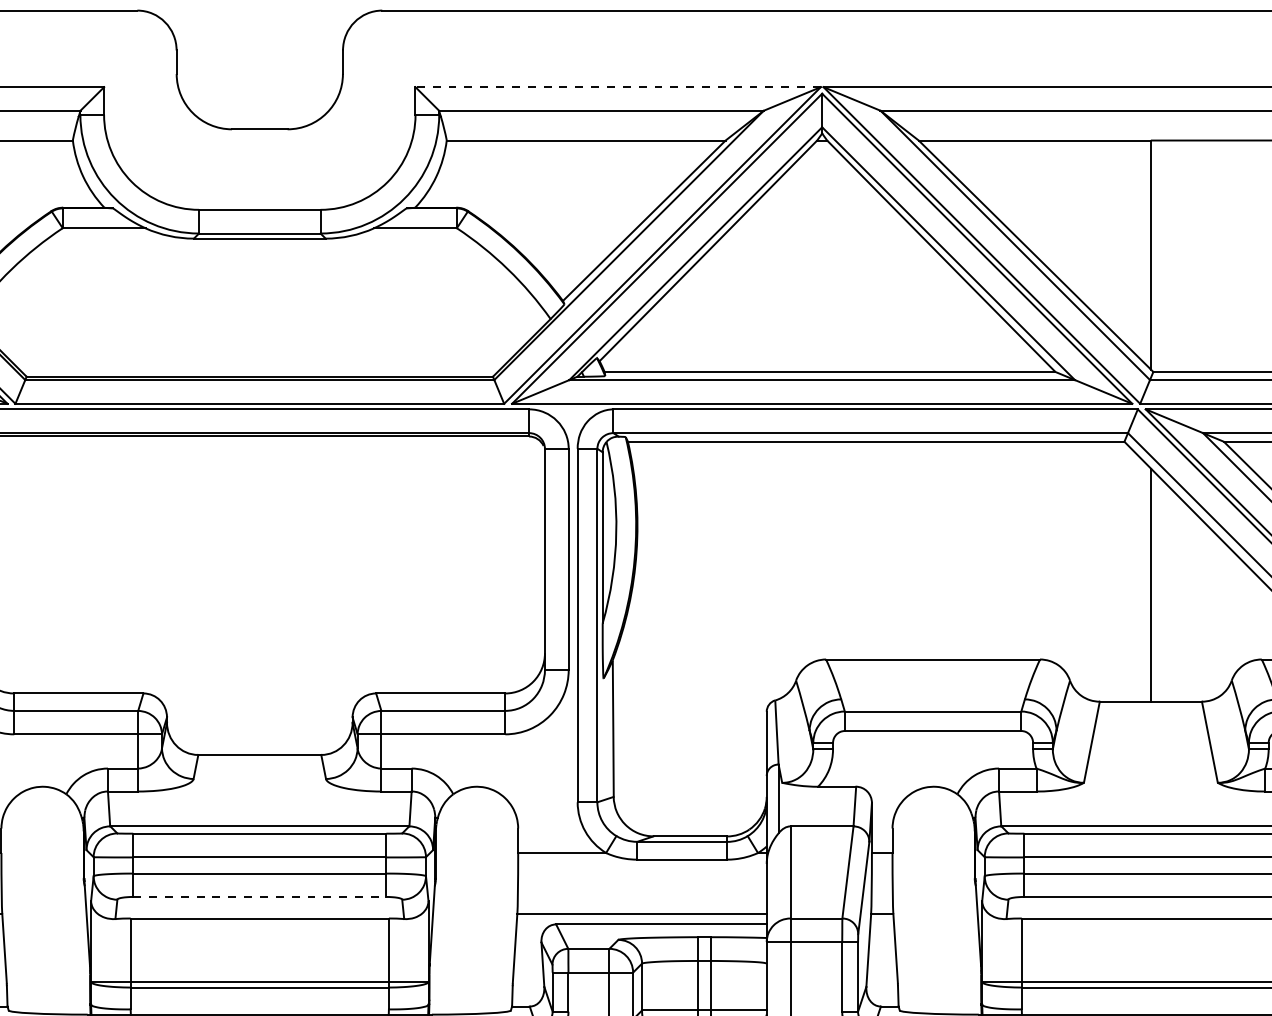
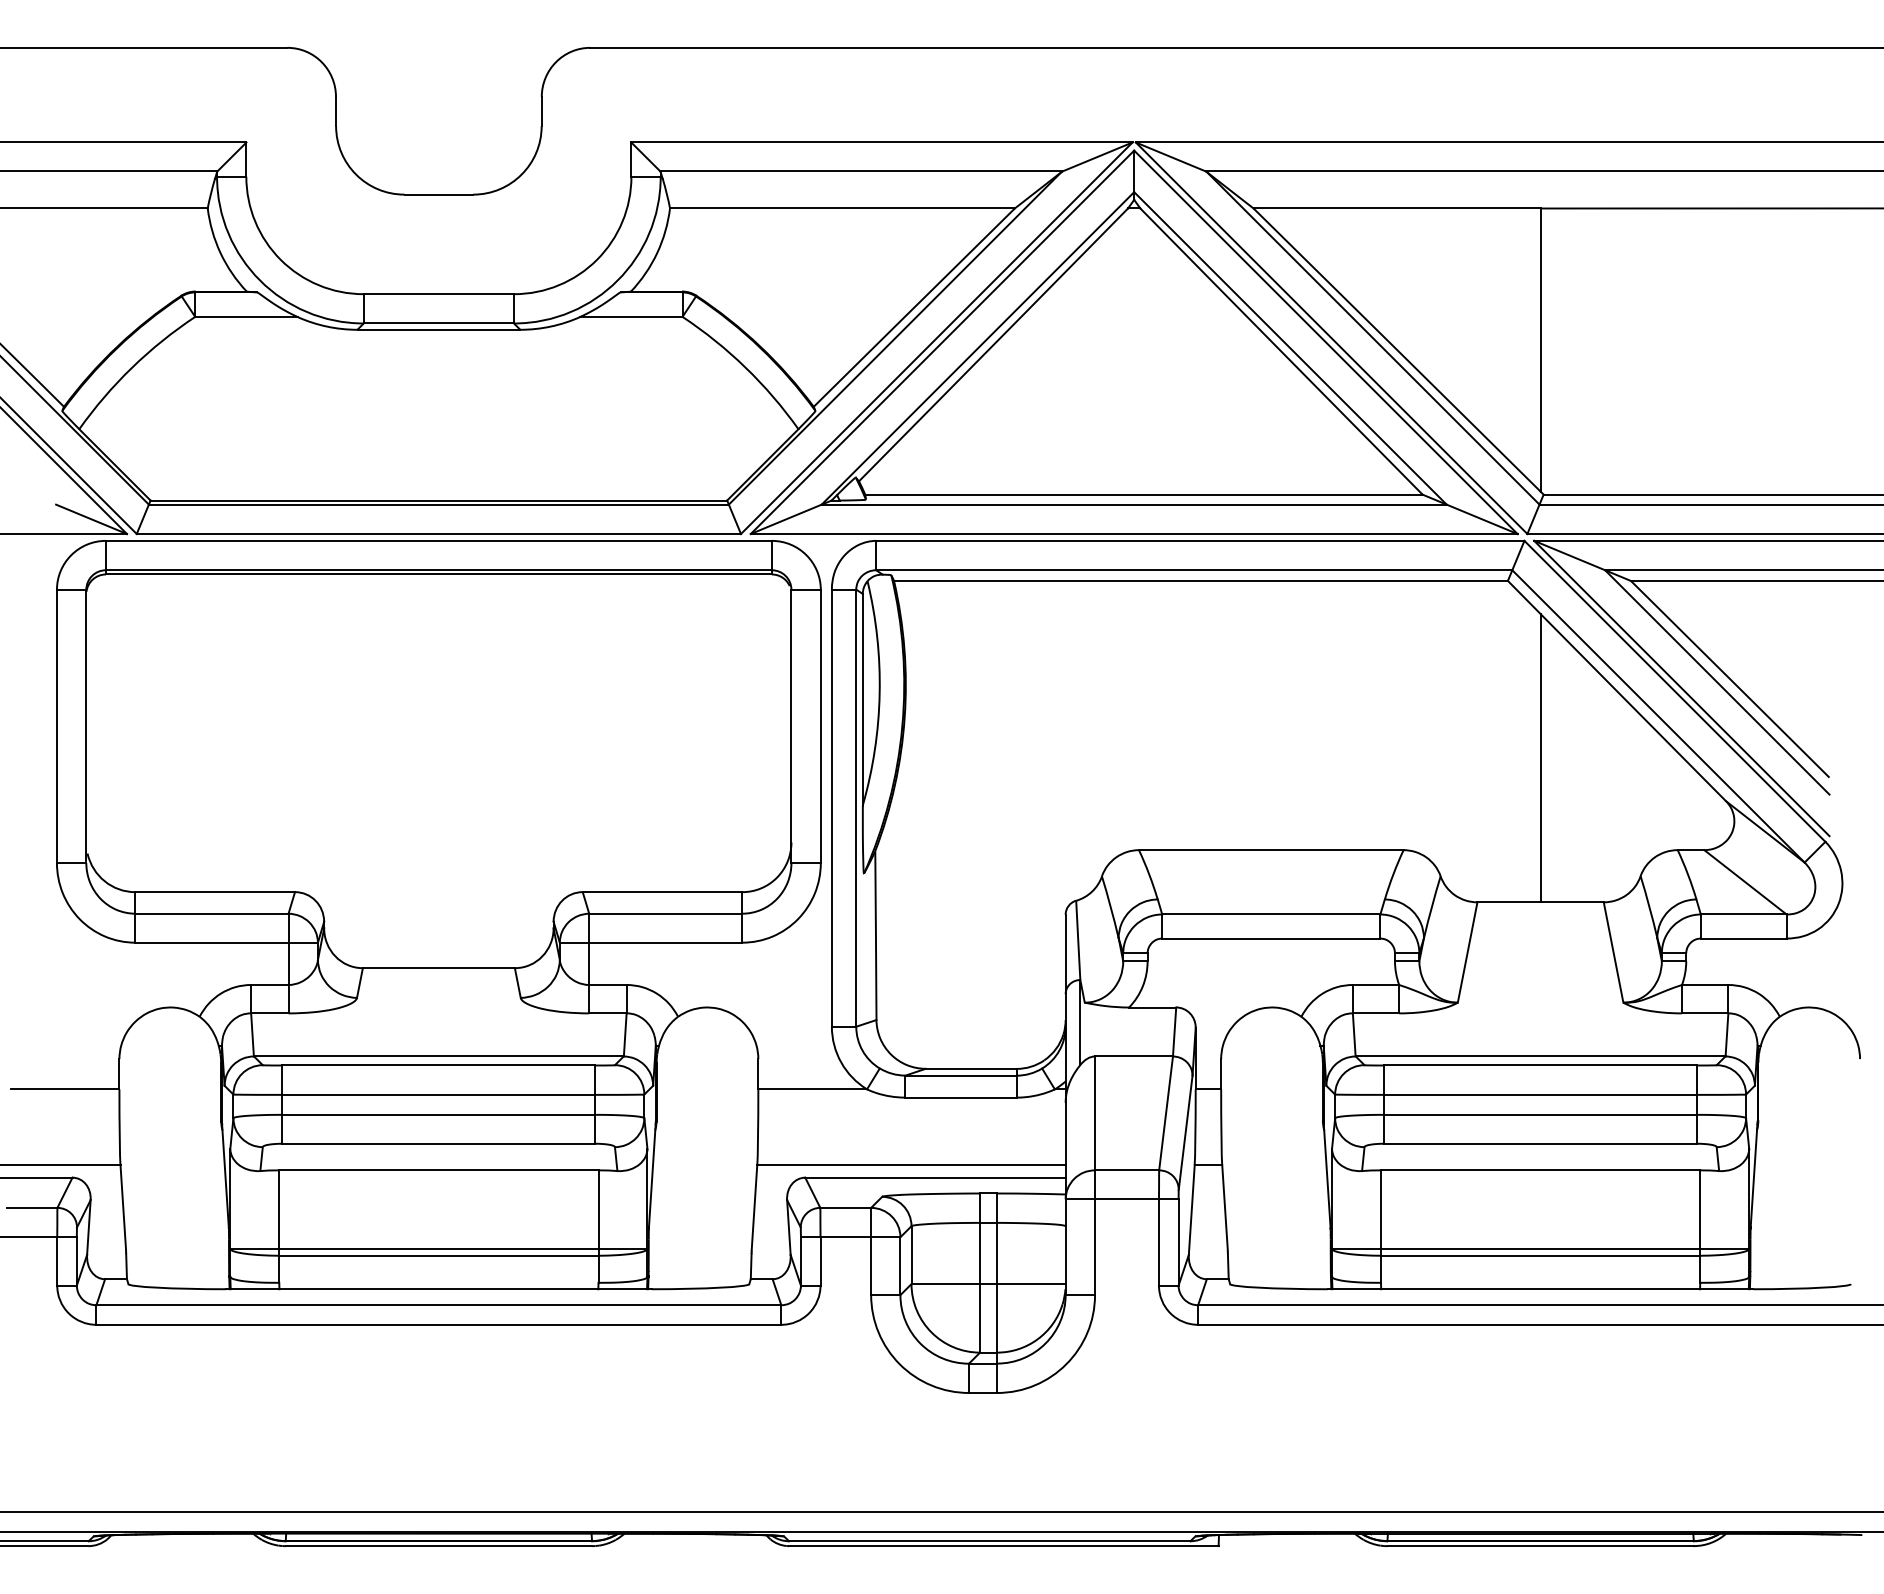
line: (617, 87) -> (881, 142), dashed -> solid
line: (260, 896) -> (439, 1143), dashed -> solid

